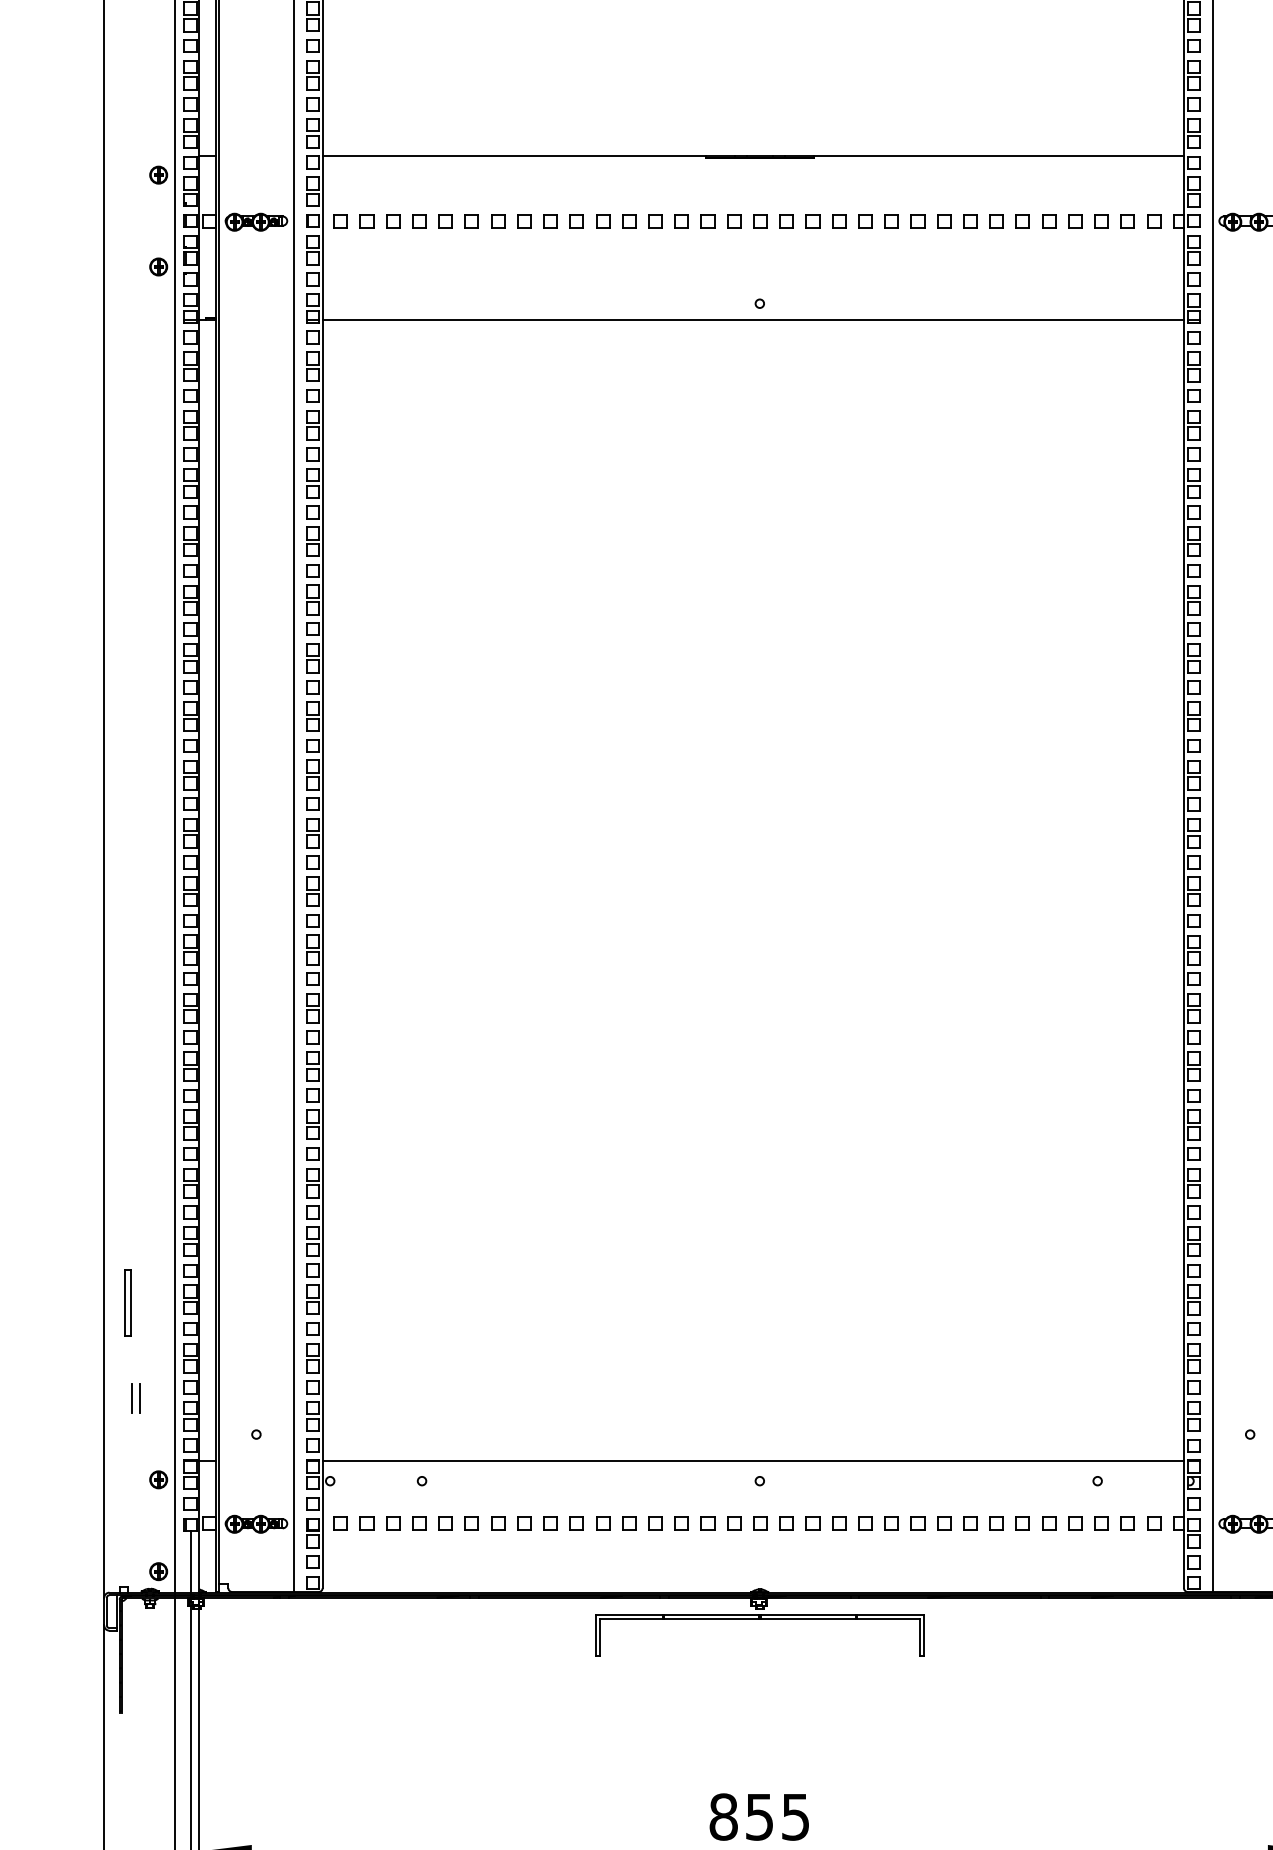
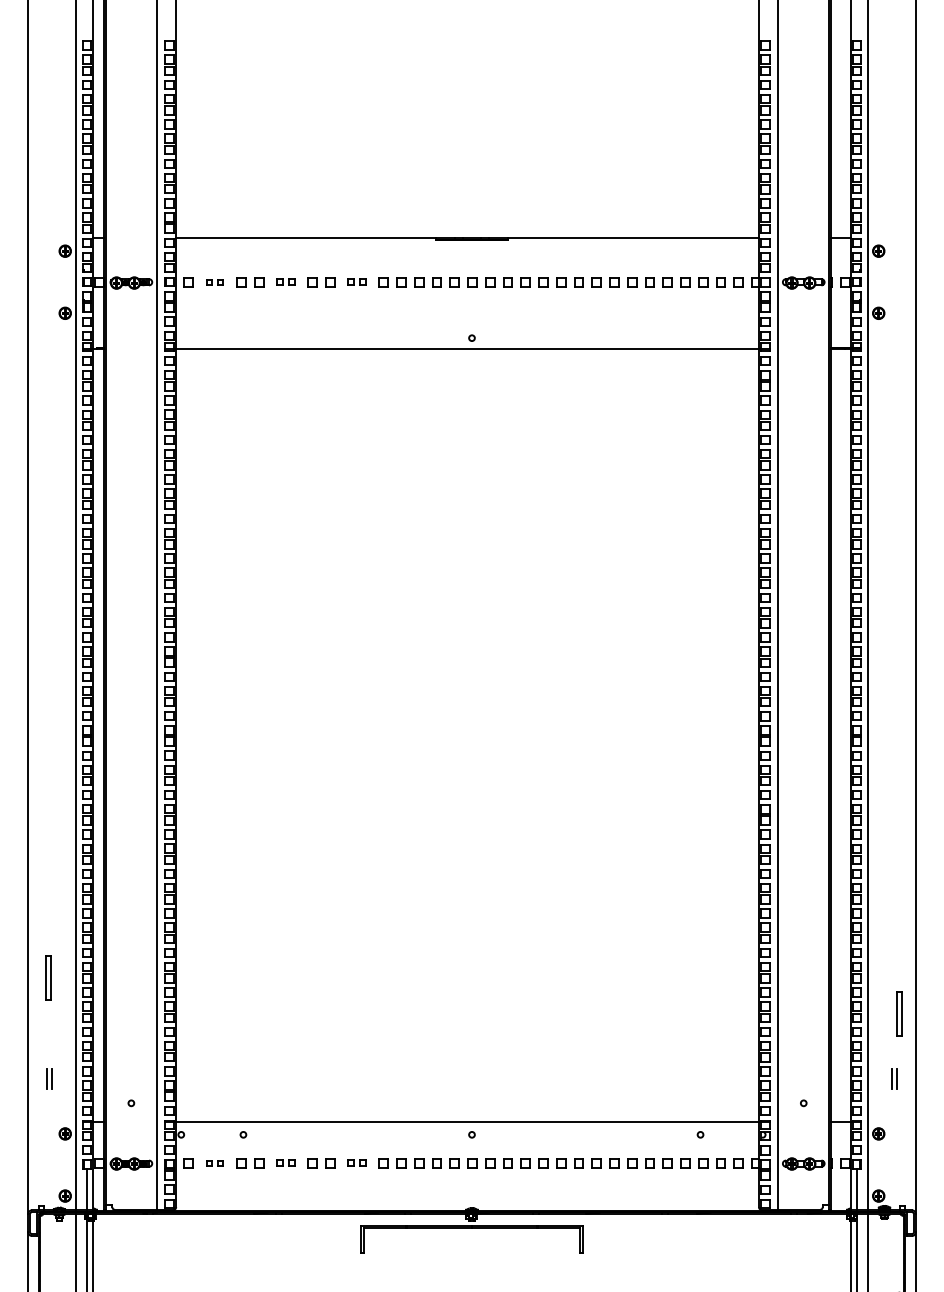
part: (379, 221) -> (214, 282), size x0.6
part: (484, 221) -> (285, 282), size x0.7
part: (589, 221) -> (356, 282), size x0.7
part: (128, 1301) -> (48, 977), moved
part: (379, 1523) -> (214, 1163), size x0.6
part: (484, 1523) -> (285, 1163), size x0.7
part: (589, 1523) -> (356, 1163), size x0.7

